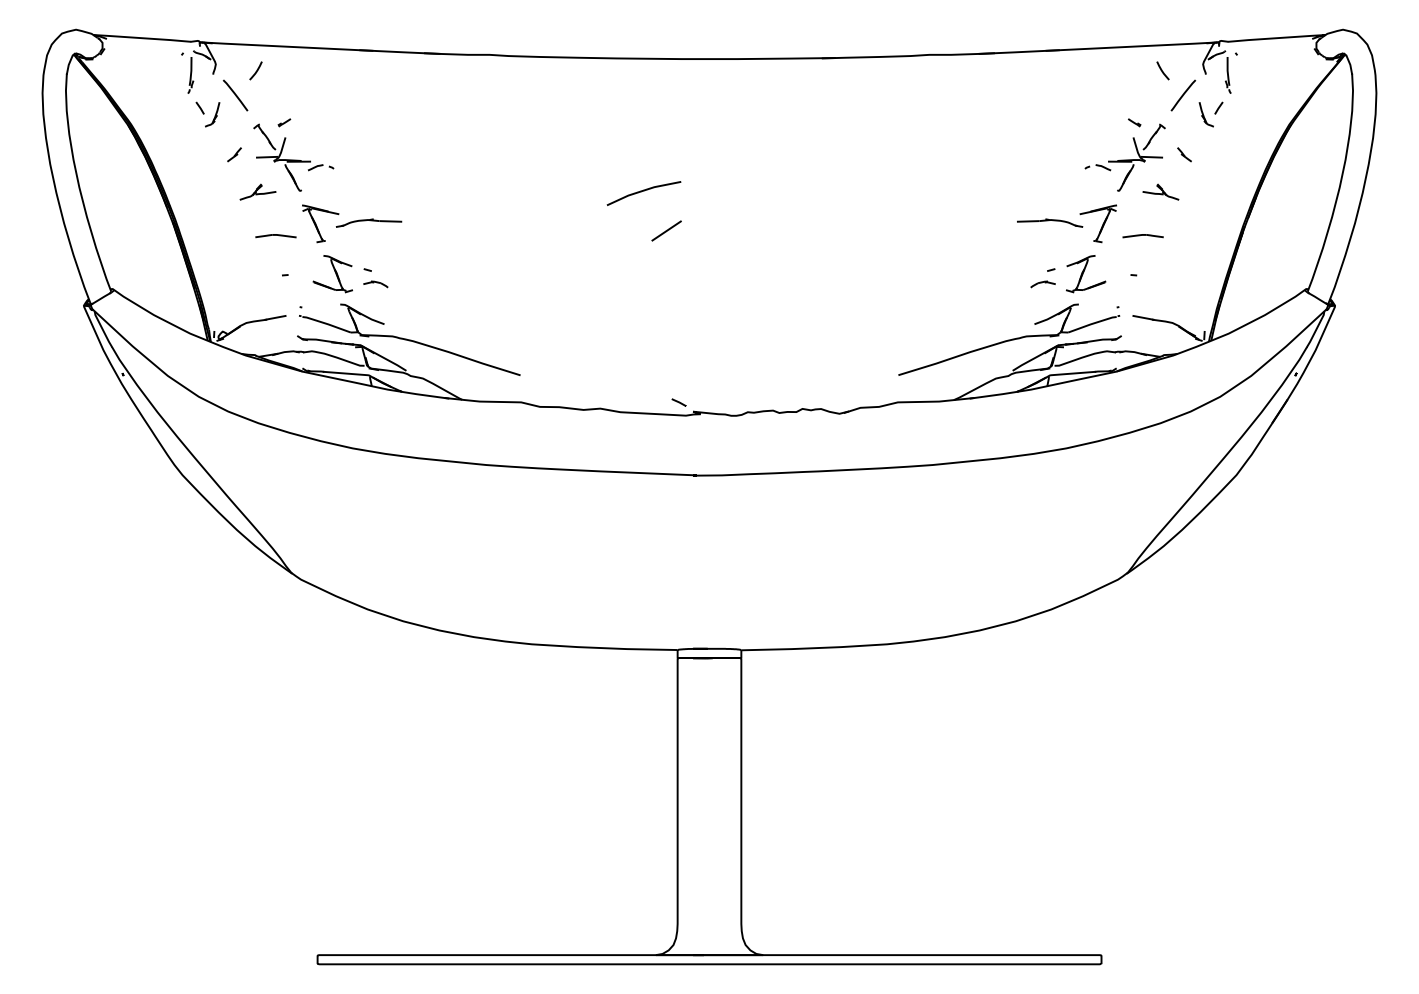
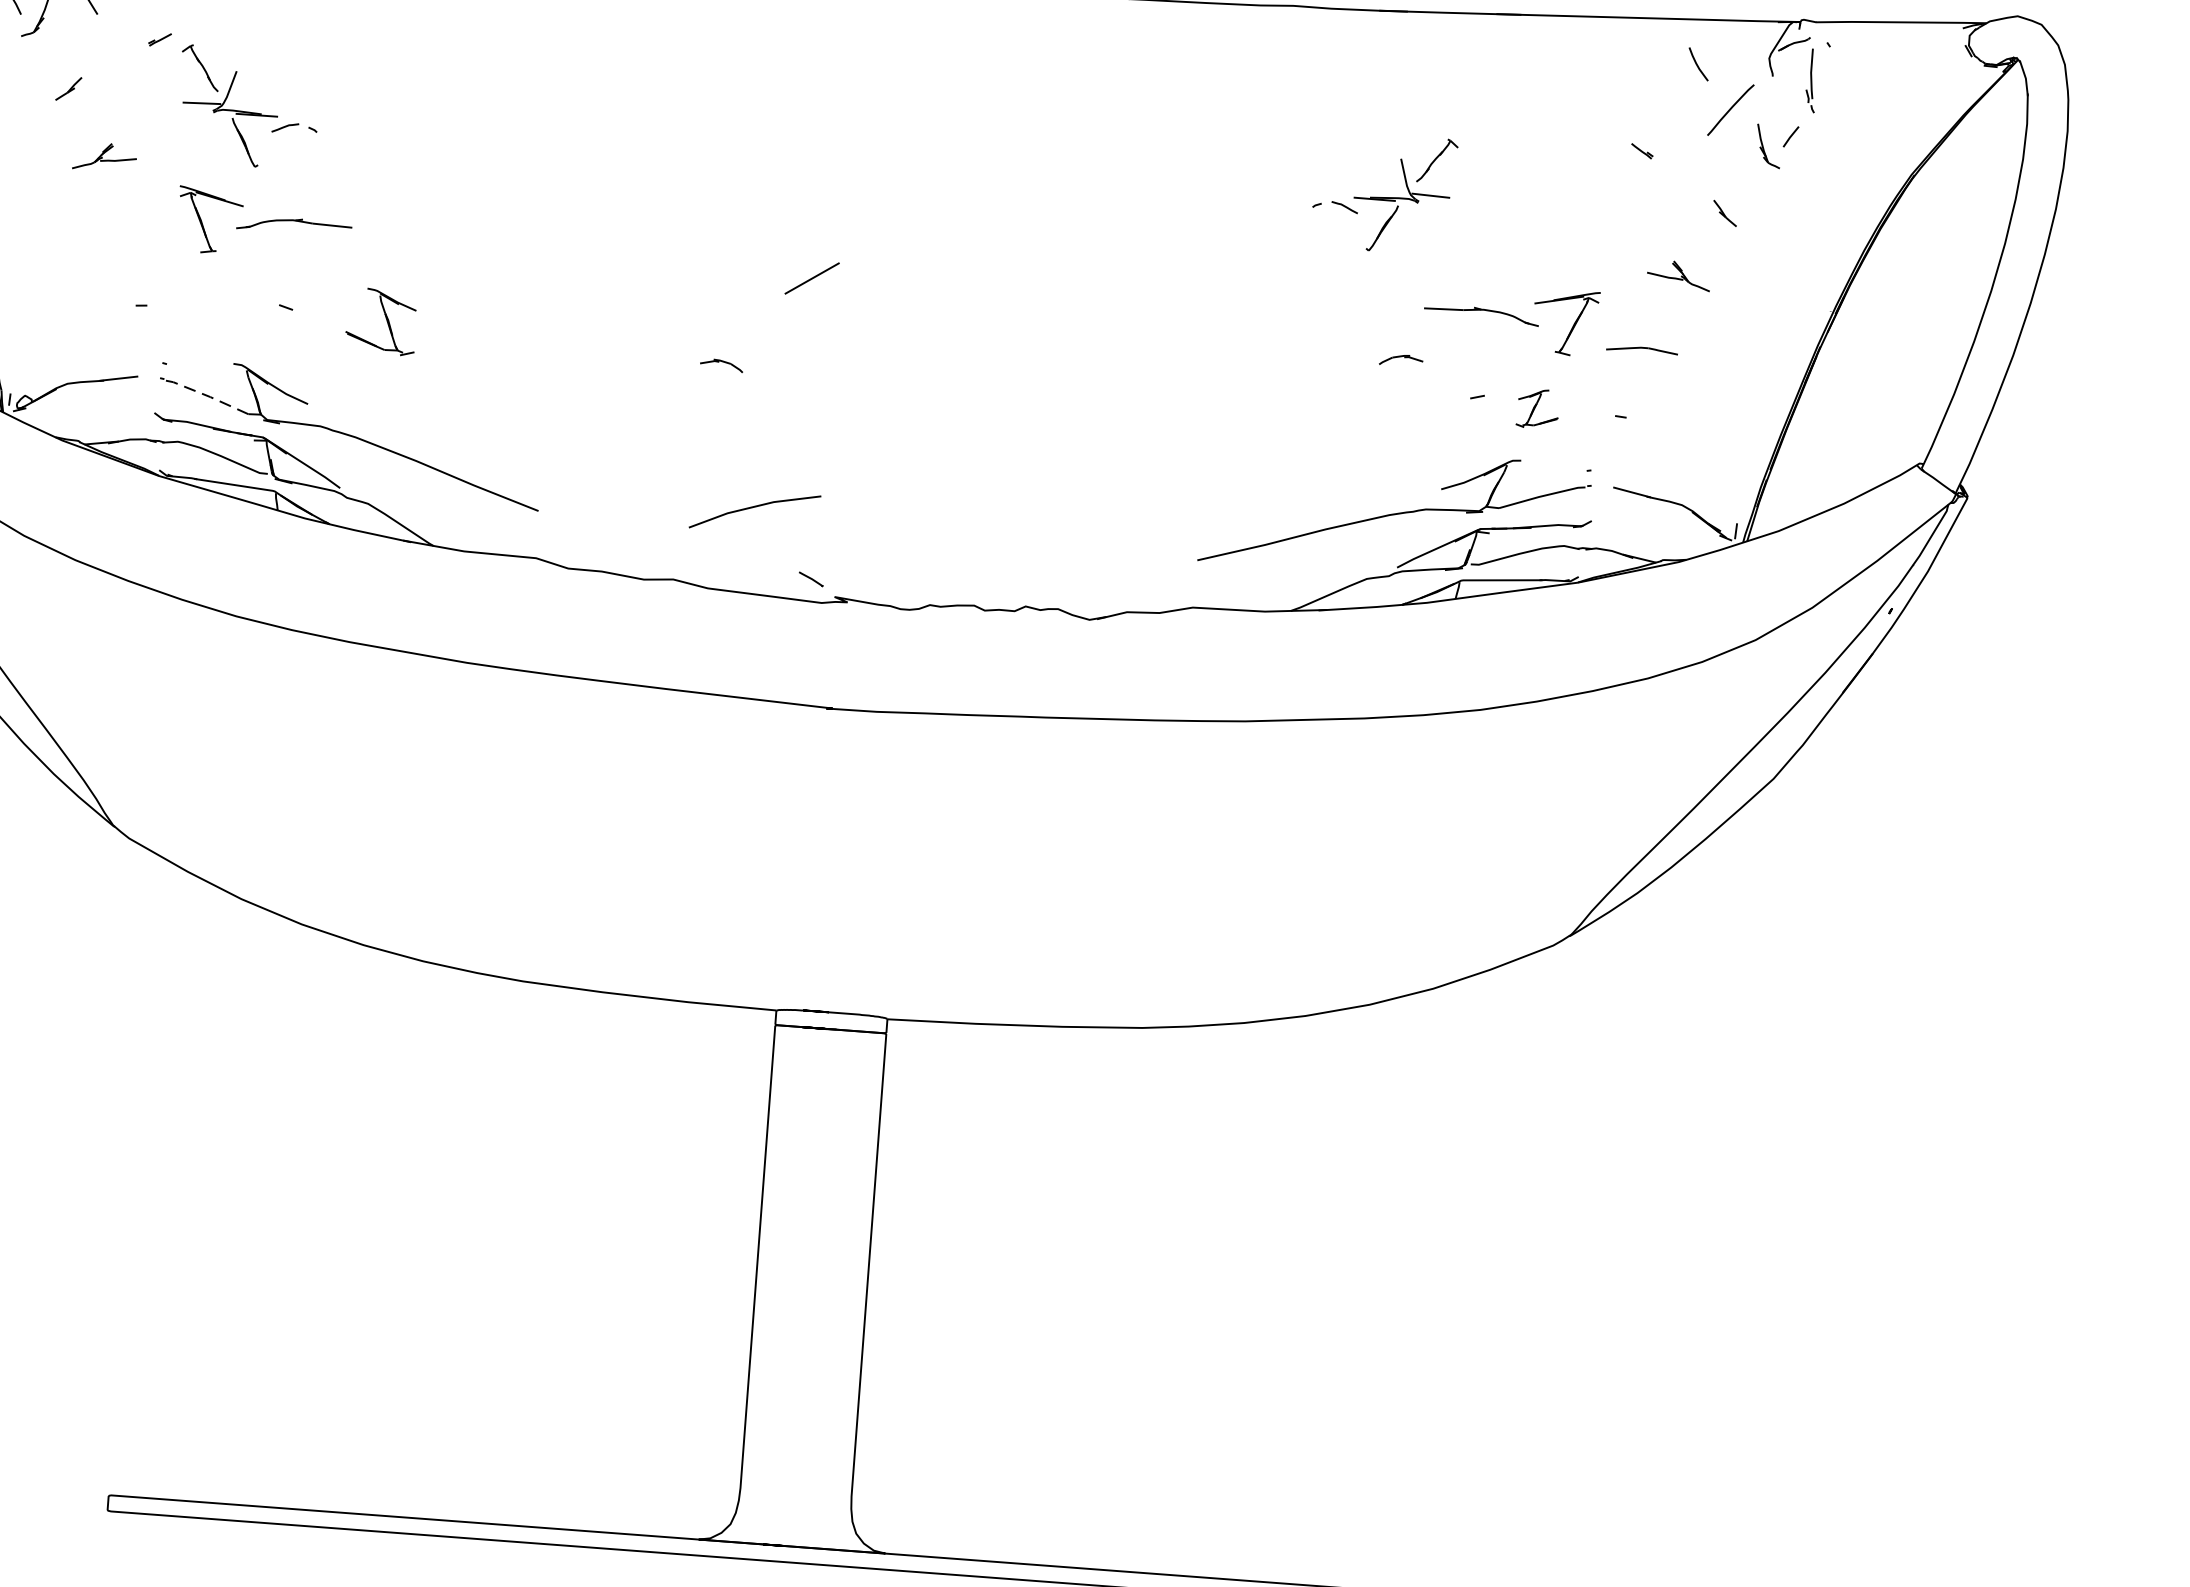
part: (293, 157) -> (247, 107), moved
part: (1124, 157) -> (1382, 192), moved
line: (643, 191) -> (754, 508), moved
part: (275, 236) -> (129, 236), removed
part: (332, 274) -> (380, 322), moved
part: (1086, 274) -> (1538, 409), size x0.6
part: (375, 284) -> (721, 365), moved
part: (1042, 284) -> (1400, 360), moved
line: (326, 323) -> (207, 395), solid -> dashed

